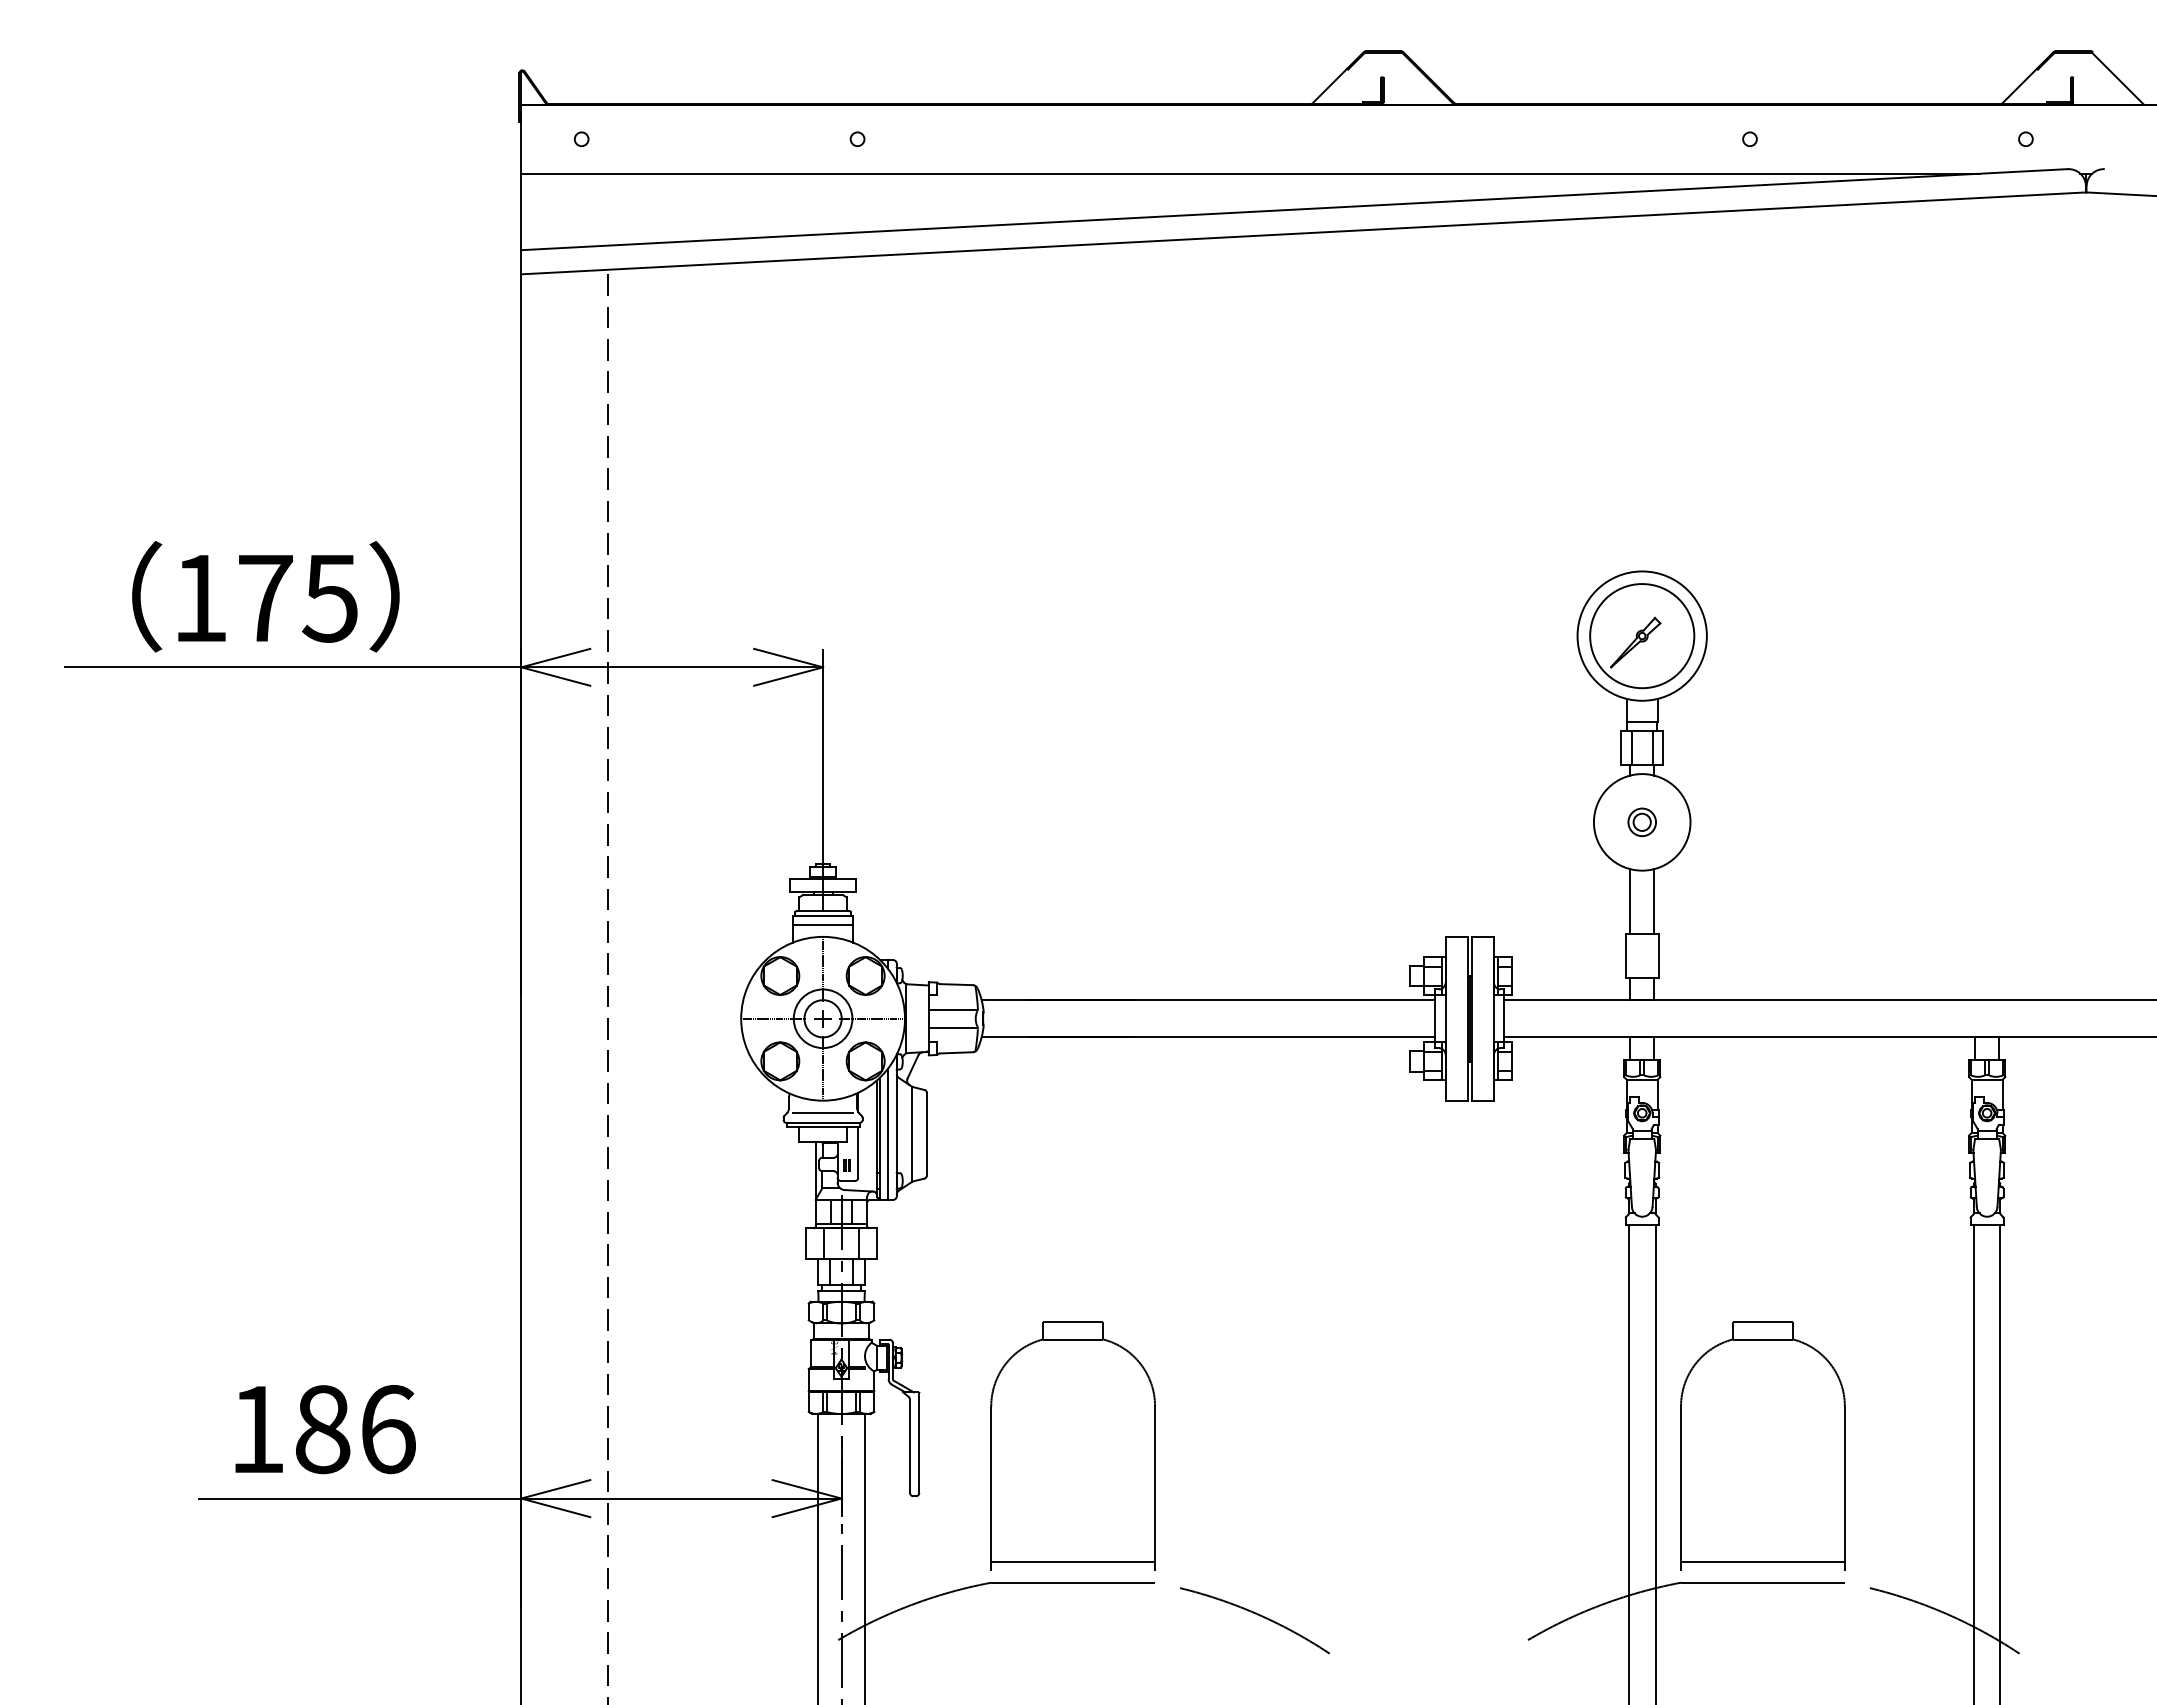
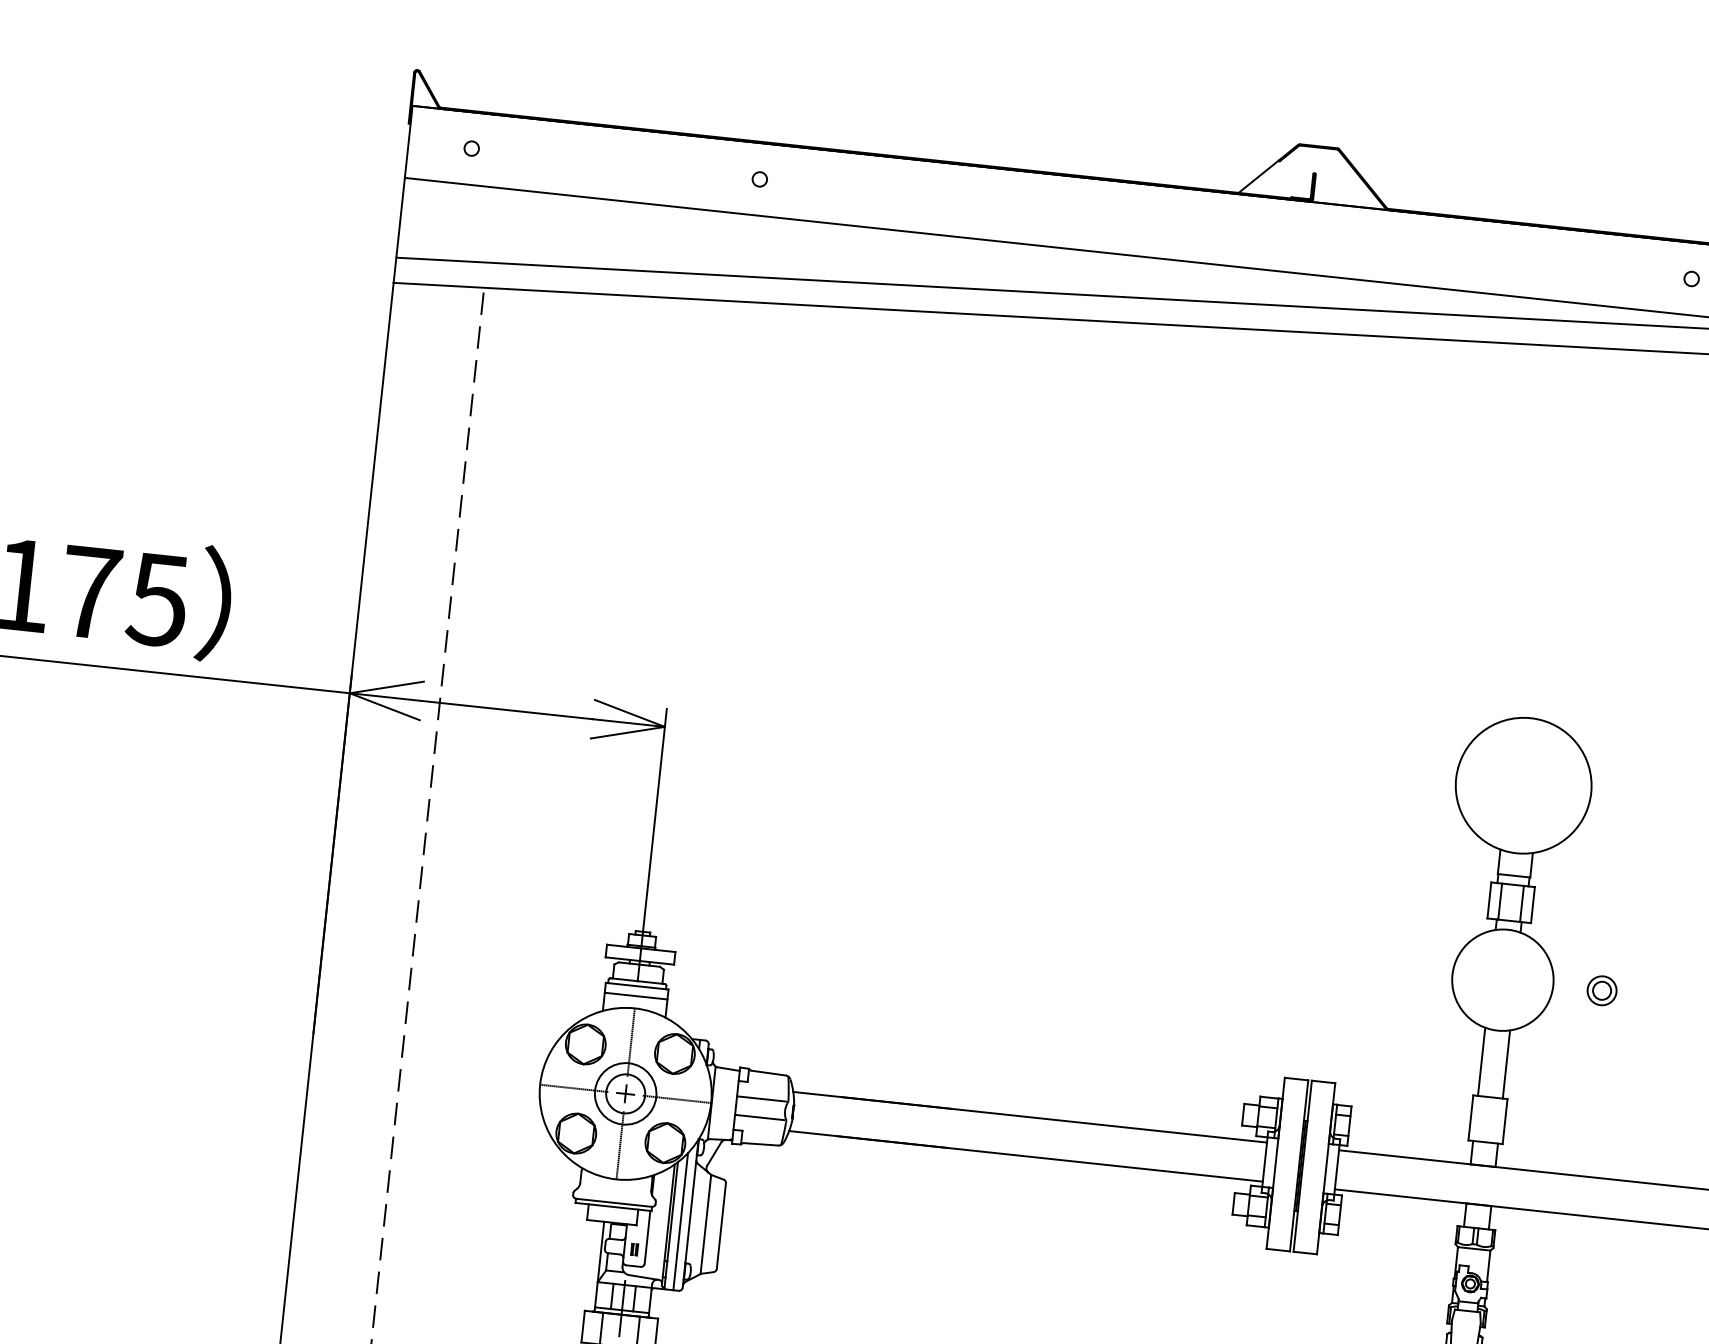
part: (1642, 636) -> (1523, 786), removed
part: (1641, 821) -> (1601, 989), moved
line: (822, 1113) -> (614, 1192), removed

